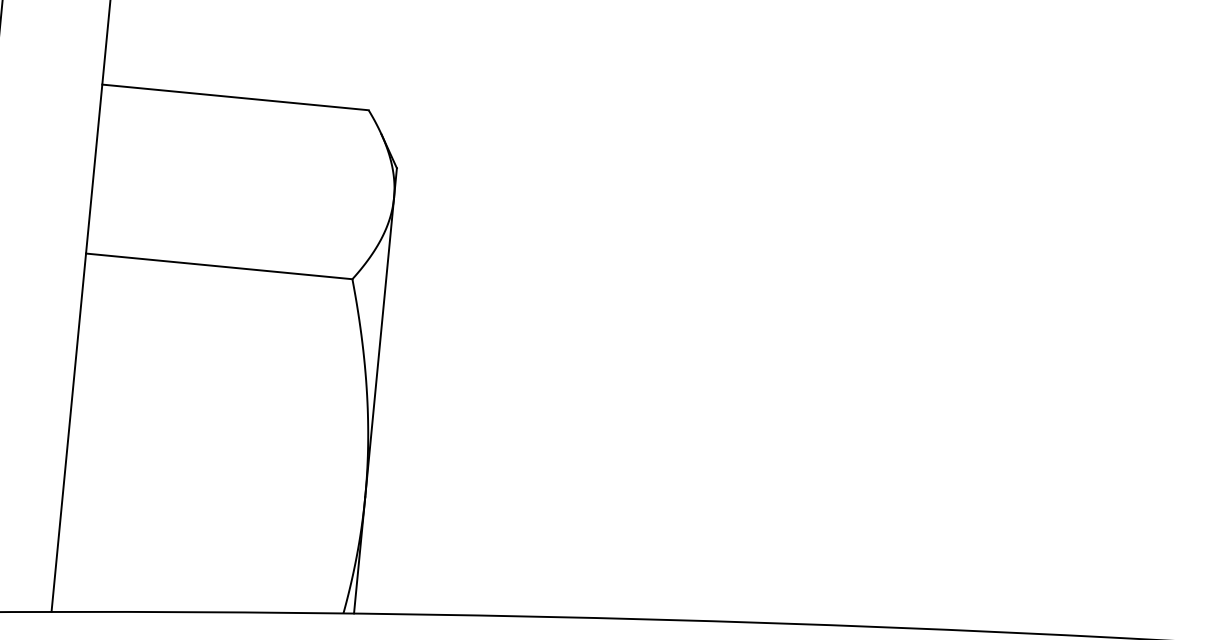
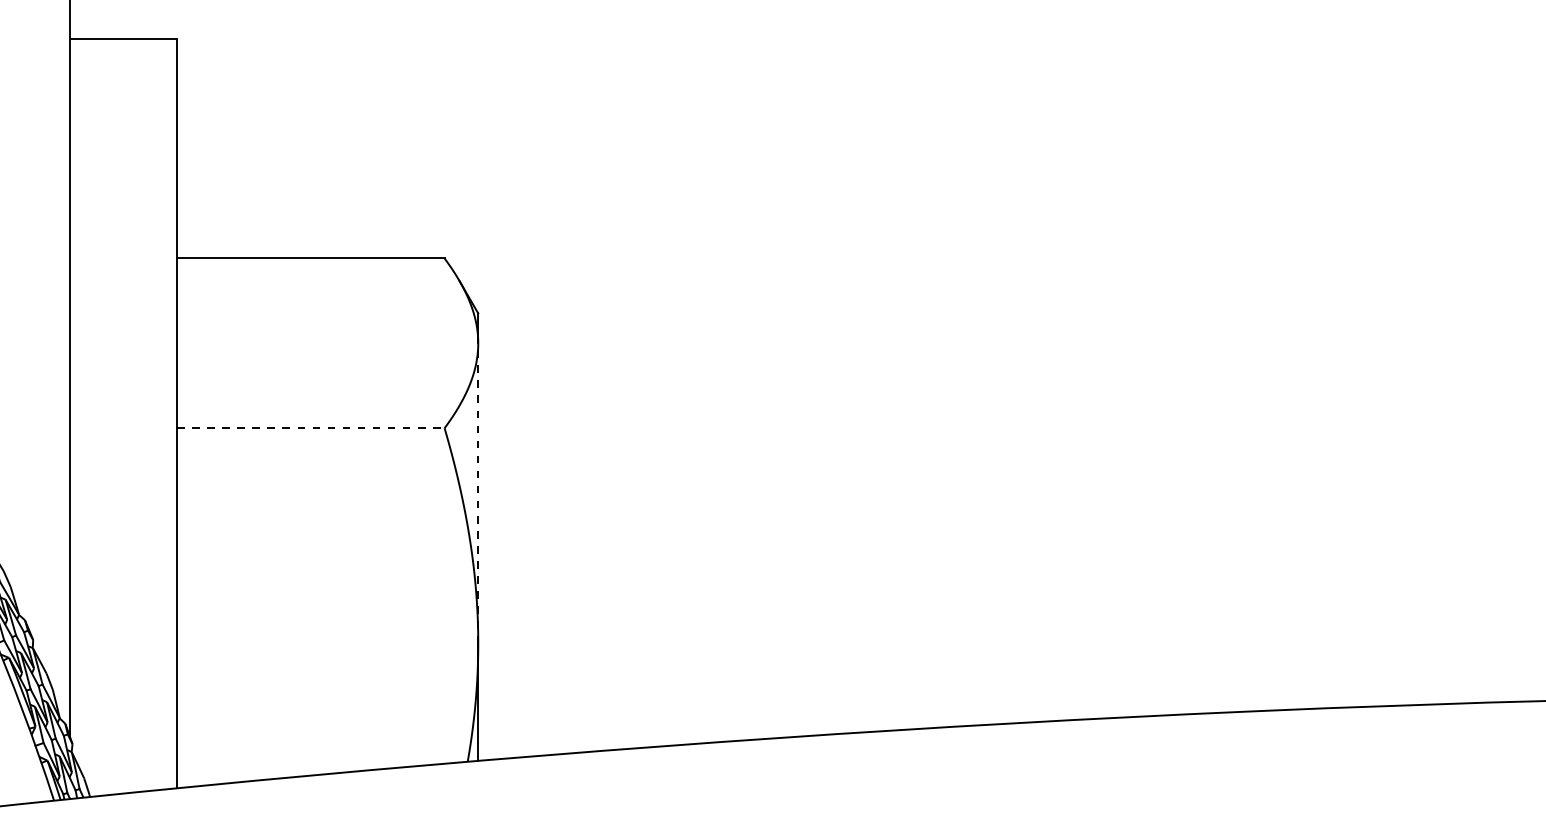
line: (218, 266) -> (310, 428), solid -> dashed
line: (379, 347) -> (478, 493), solid -> dashed

